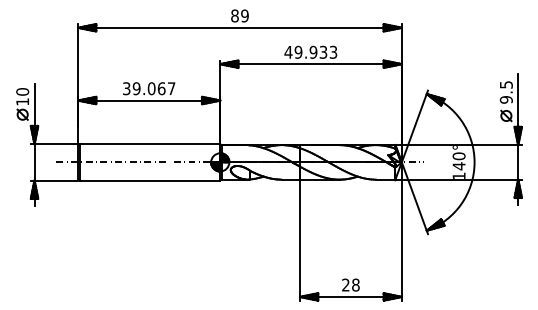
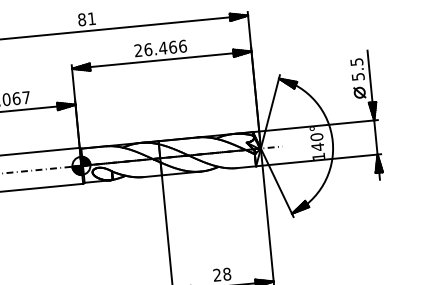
text: (244, 15) -> (91, 18), 89 -> 81
text: (310, 51) -> (160, 47), 49.933 -> 26.466
text: (505, 99) -> (357, 76), 9.5 -> 5.5

